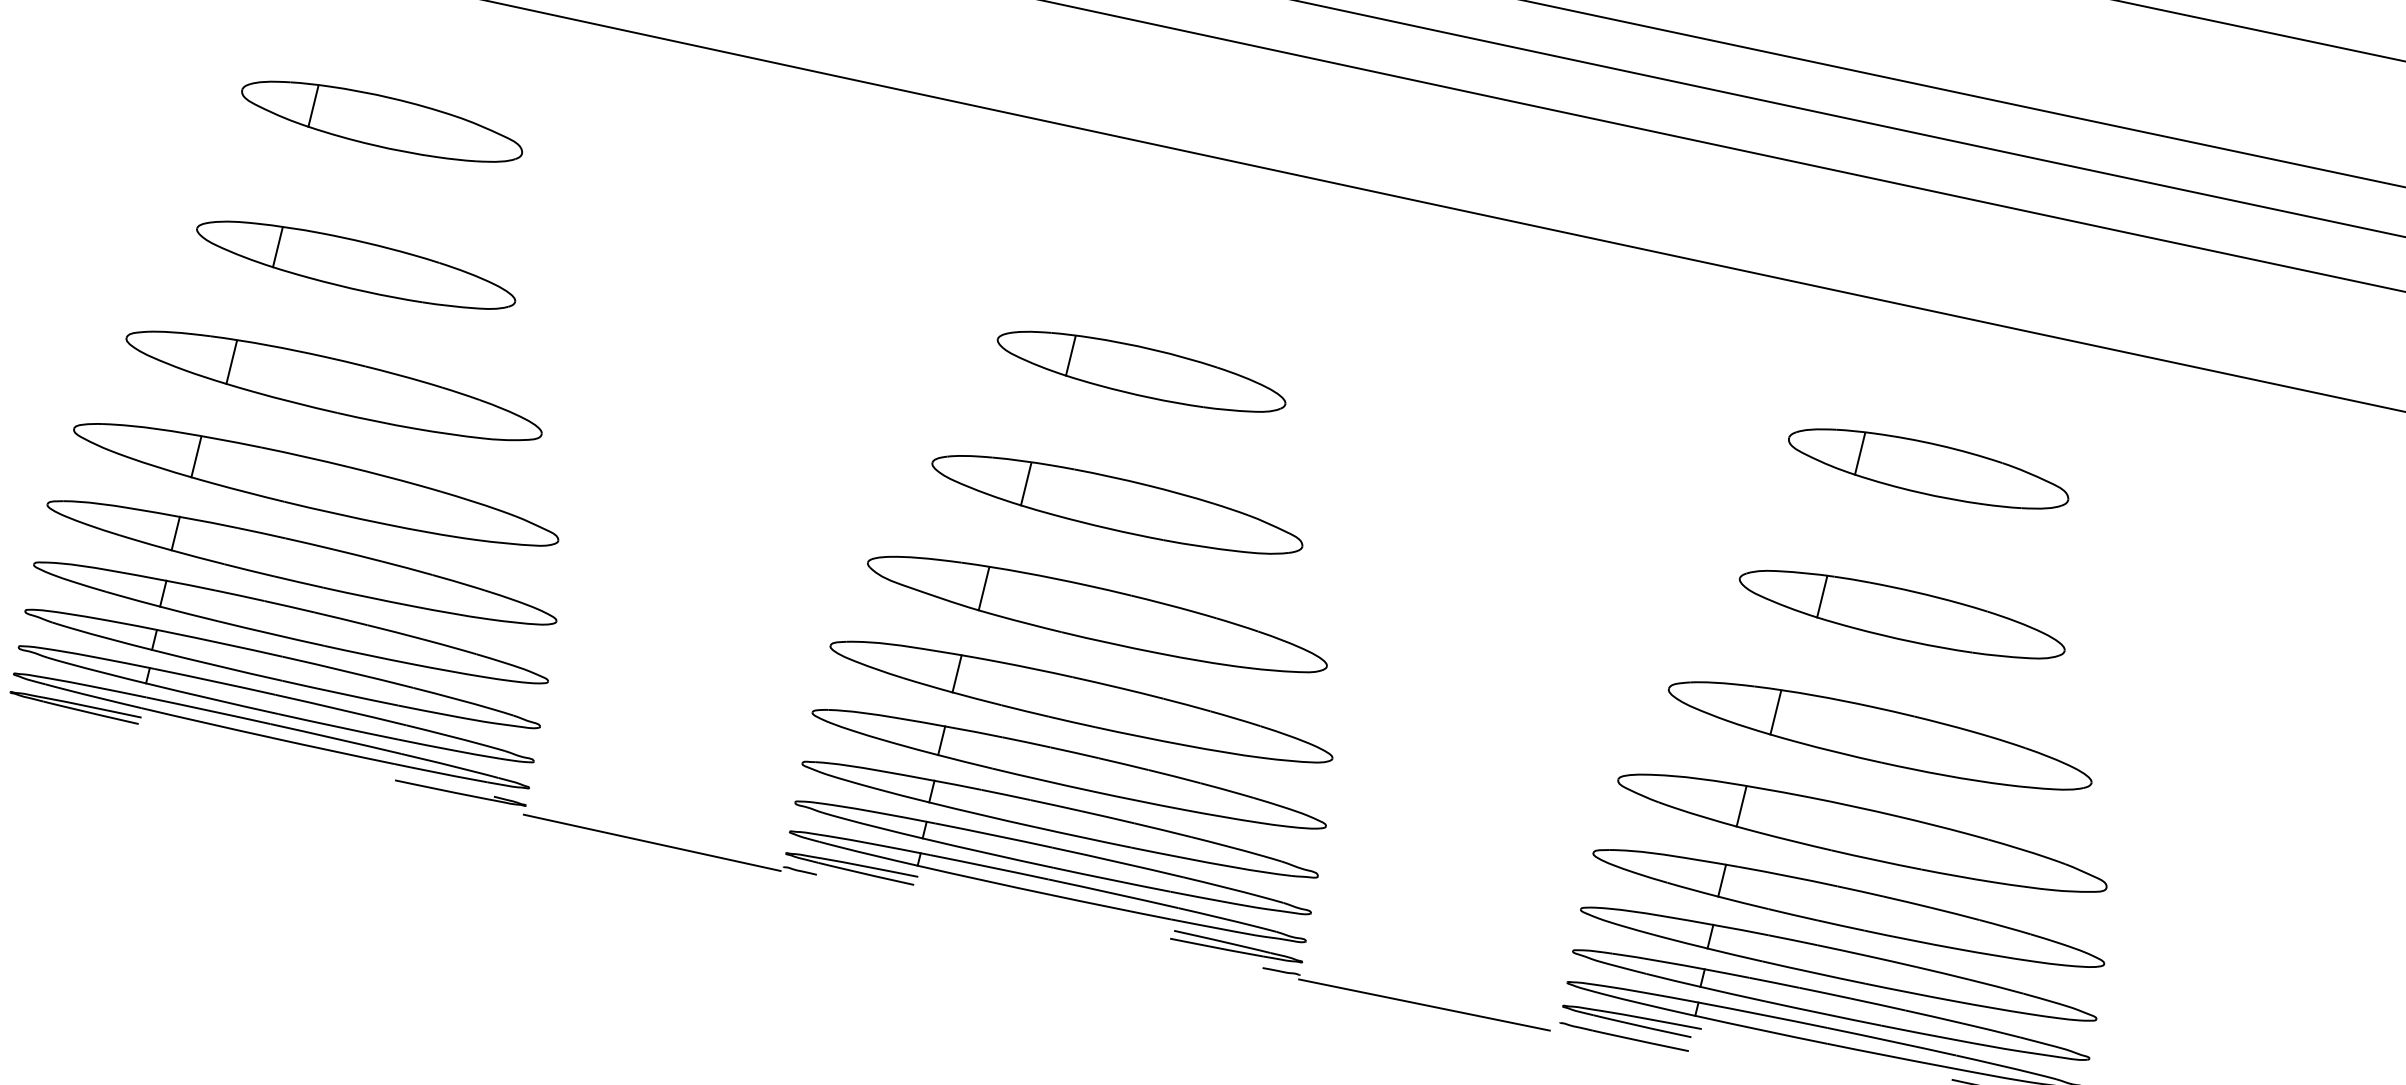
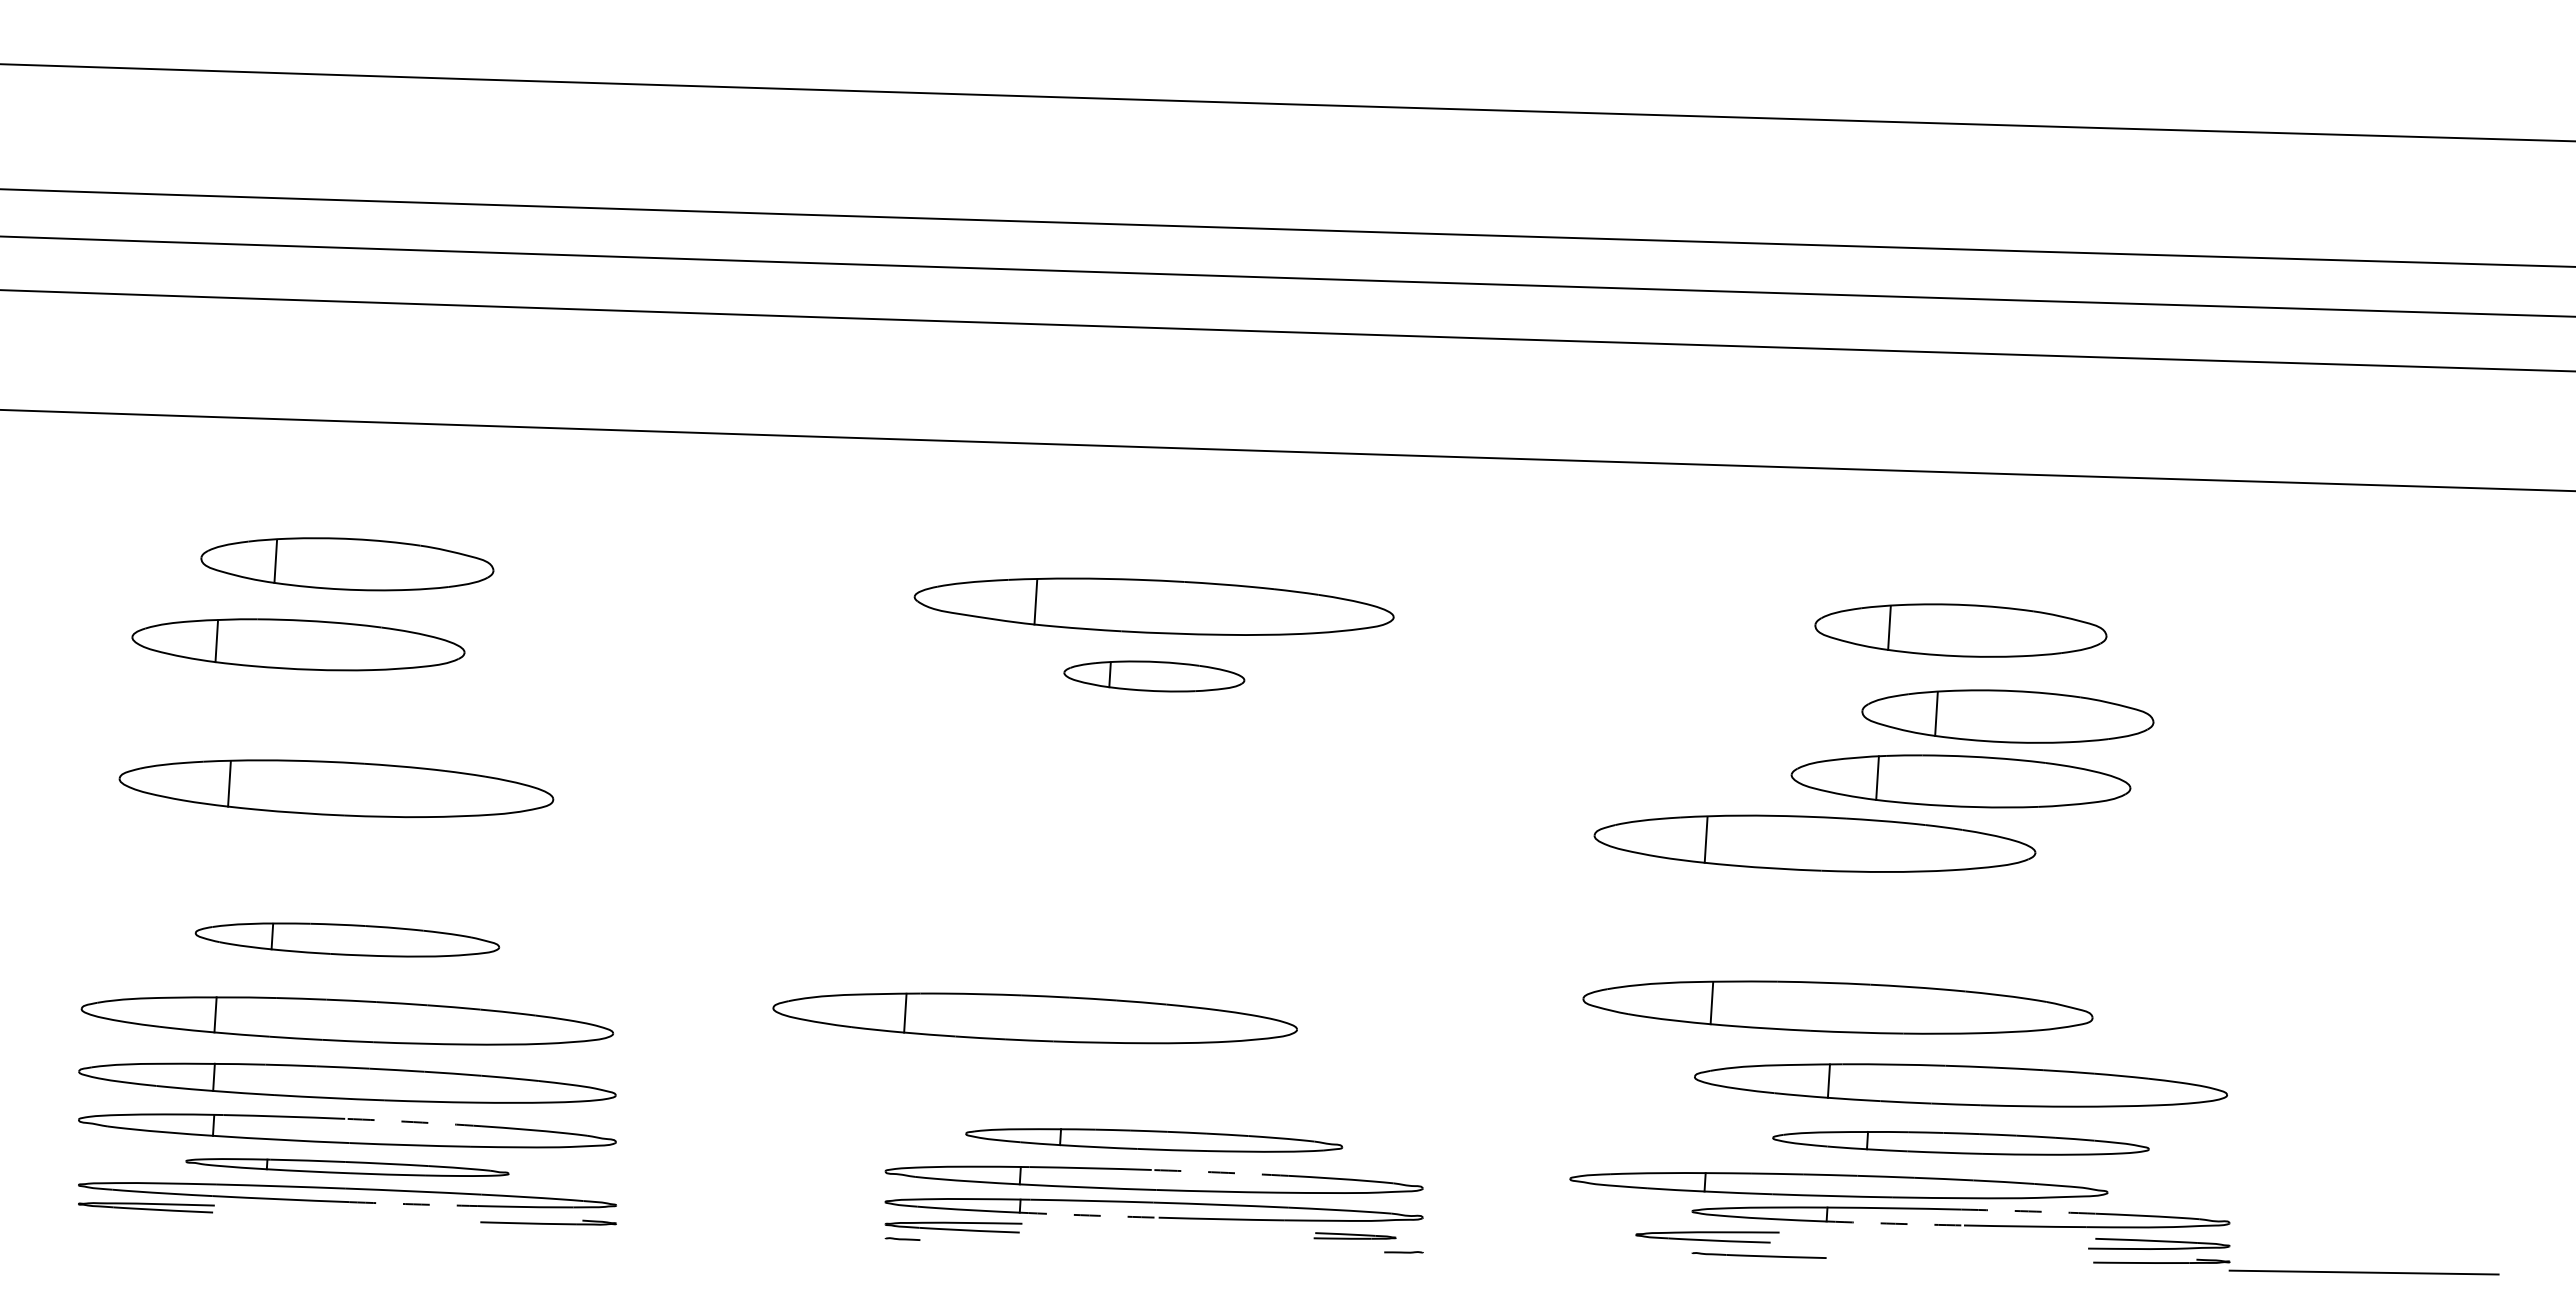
part: (356, 264) -> (298, 644), moved
part: (1141, 371) -> (1154, 676), size x0.6
part: (334, 385) -> (336, 788), moved
part: (316, 483) -> (347, 939), size x0.6
part: (1117, 503) -> (1154, 813), removed
part: (1958, 559) -> (2007, 716), added
part: (1096, 613) -> (1153, 606), moved
arc: (348, 672) -> (413, 1122), solid -> dashed
part: (1080, 701) -> (1034, 1018), moved
part: (276, 704) -> (347, 1167), size x0.6
part: (1879, 735) -> (1814, 843), moved
arc: (333, 751) -> (413, 1204), solid -> dashed
part: (1068, 769) -> (1153, 1088), removed
part: (1059, 819) -> (1153, 1140), size x0.7
part: (1862, 832) -> (1837, 1007), moved
line: (652, 842) -> (749, 1237), removed
arc: (1118, 862) -> (1220, 1172), solid -> dashed
arc: (984, 880) -> (1089, 1215), solid -> dashed
part: (1236, 946) -> (1354, 1235), size x0.6
part: (1838, 964) -> (1960, 1143), size x0.7
line: (1423, 1004) -> (1552, 1259), removed
part: (1830, 1004) -> (1838, 1185), moved
part: (1631, 1021) -> (1707, 1237), moved
arc: (1761, 1029) -> (1895, 1223), solid -> dashed
arc: (1891, 1041) -> (2028, 1211), solid -> dashed

